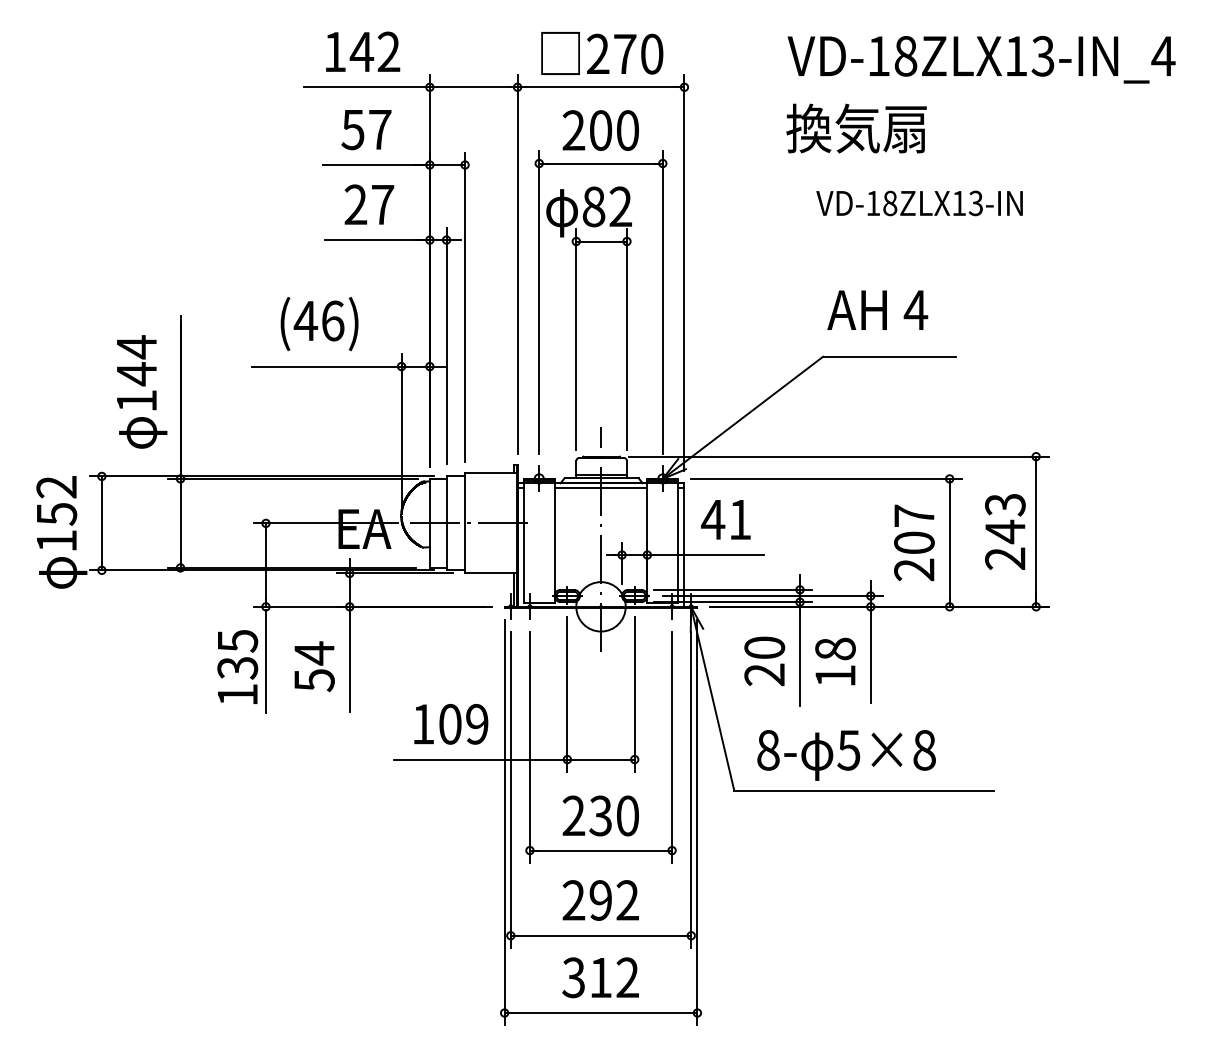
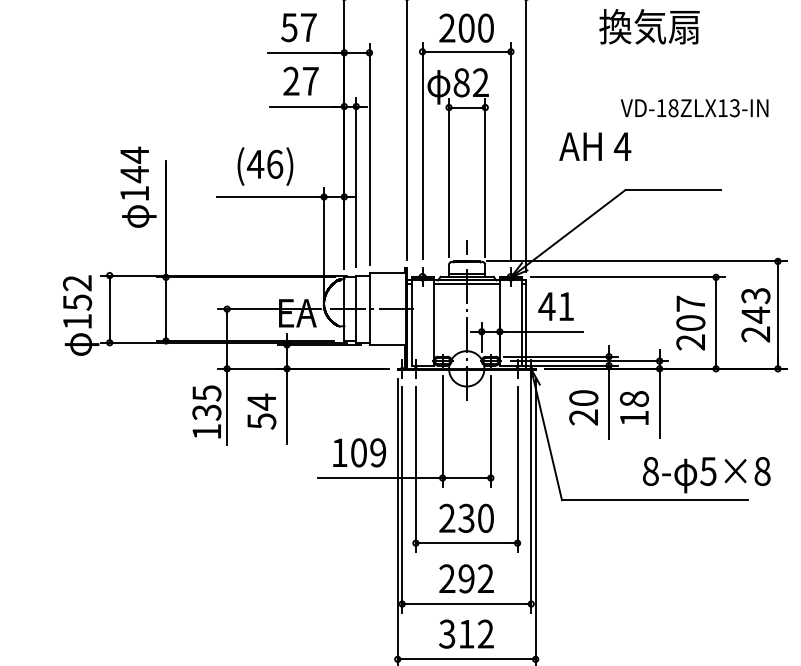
text: (919, 203) -> (694, 108), moved
text: (877, 309) -> (595, 146), moved
text: (142, 391) -> (138, 186), moved
text: (846, 755) -> (706, 475), moved

